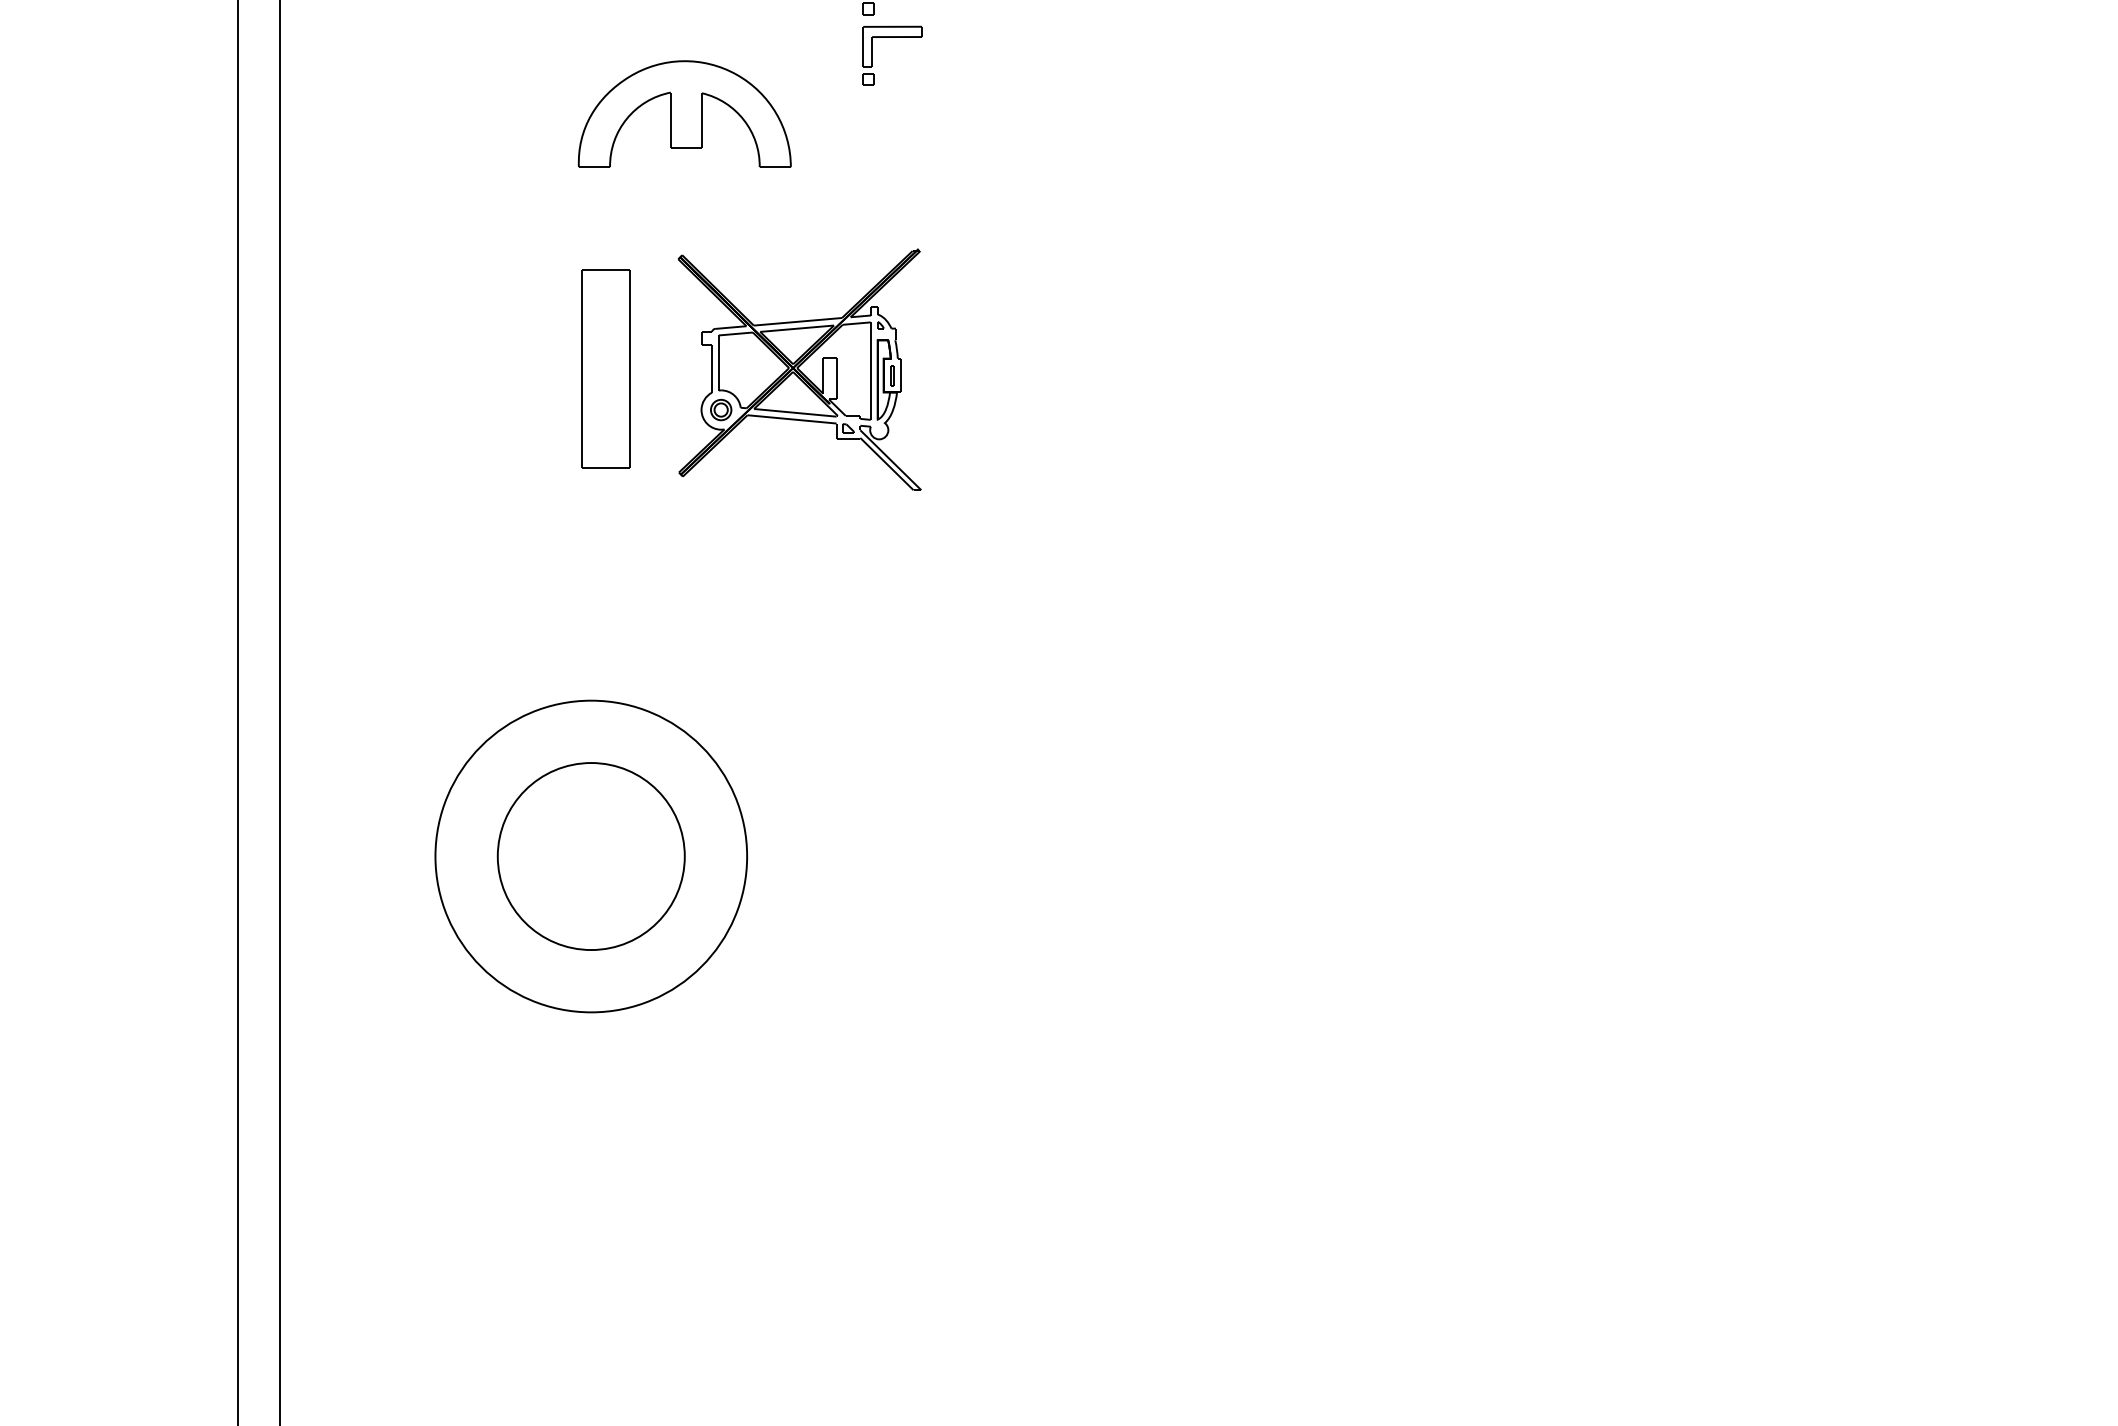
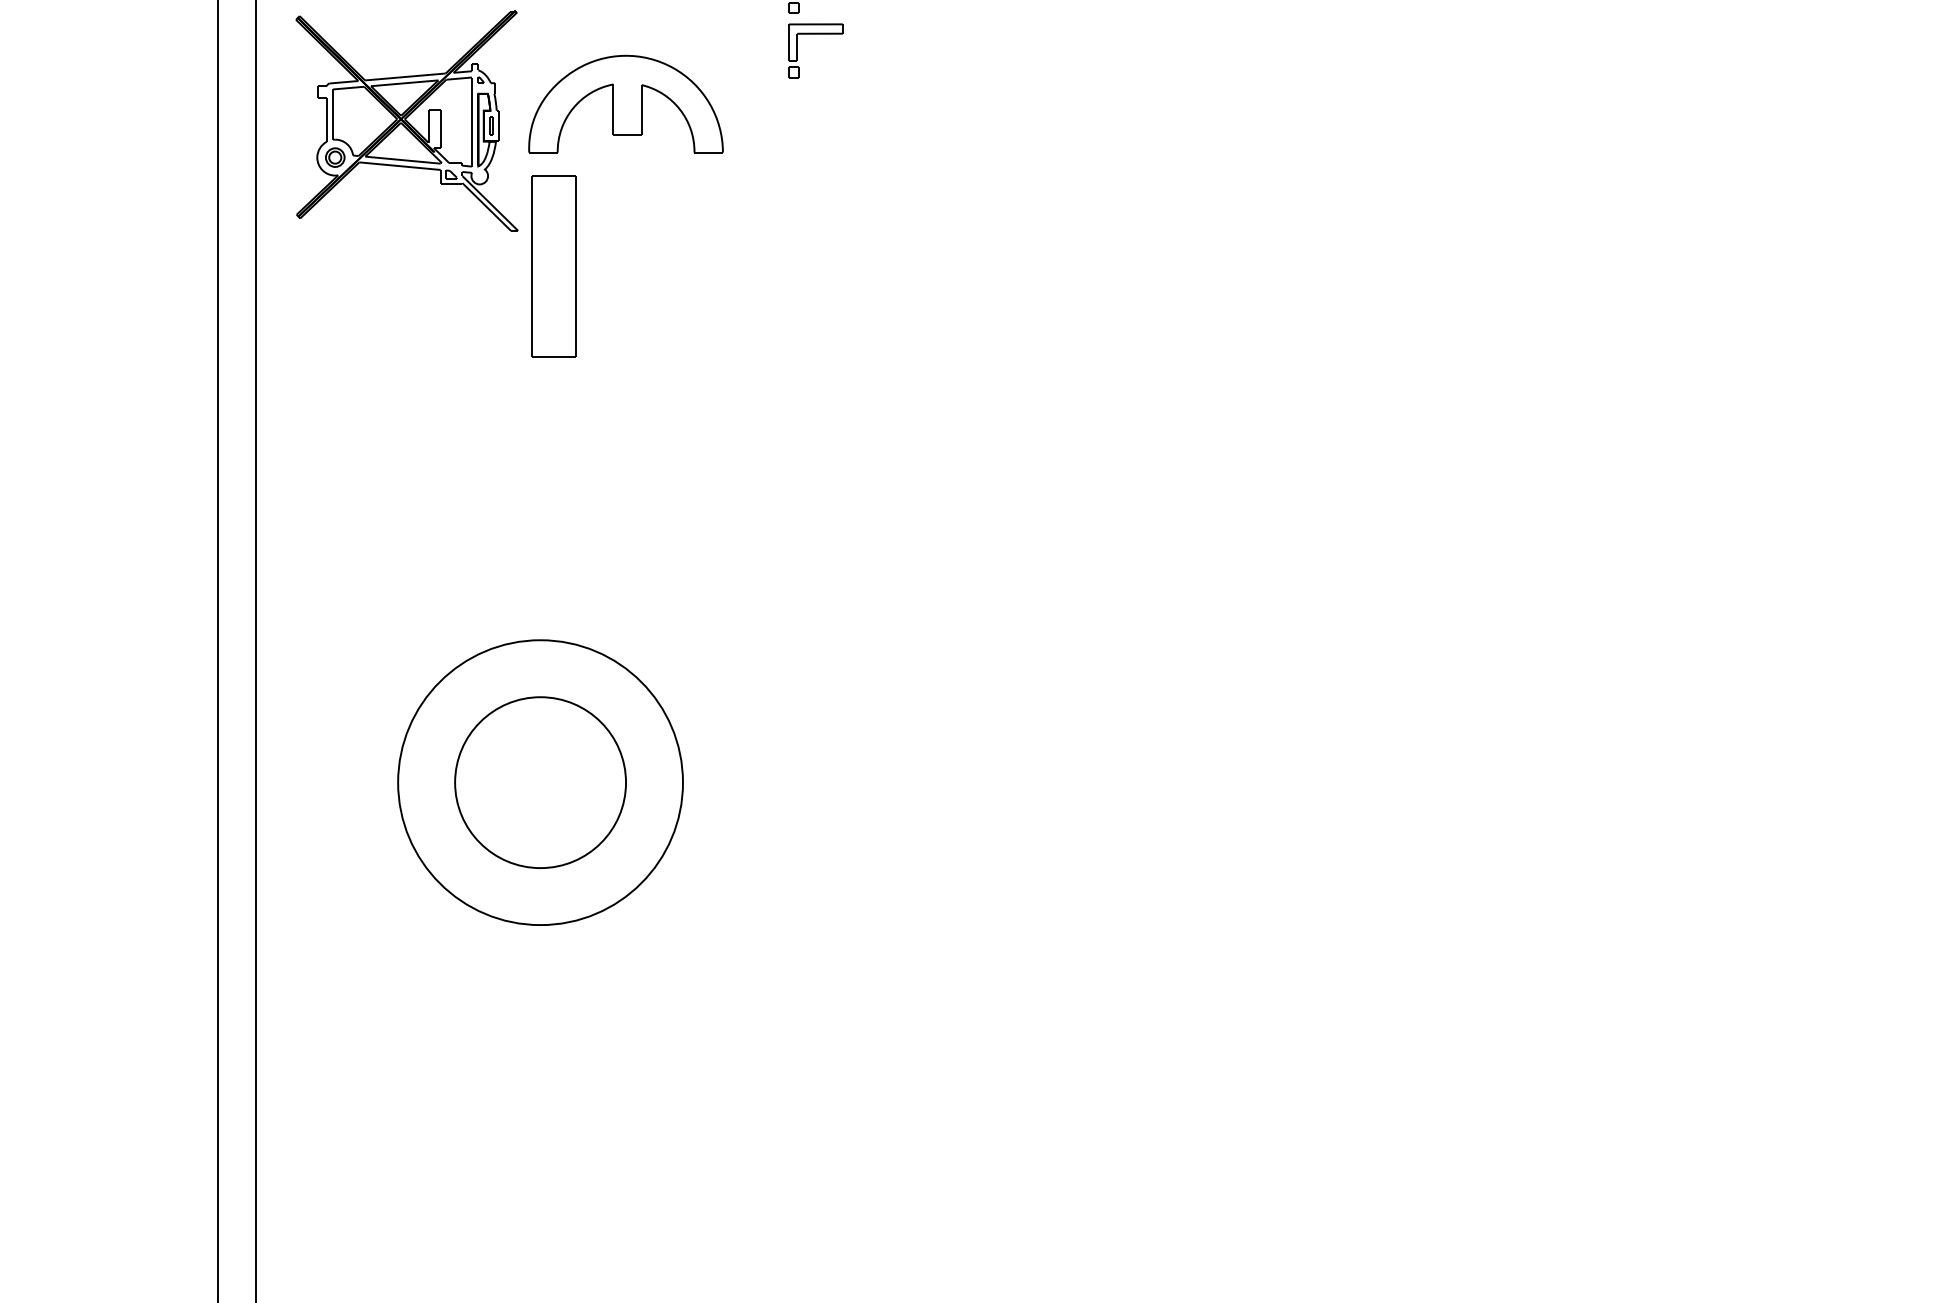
part: (605, 369) -> (553, 266), moved
part: (799, 369) -> (406, 120), moved

